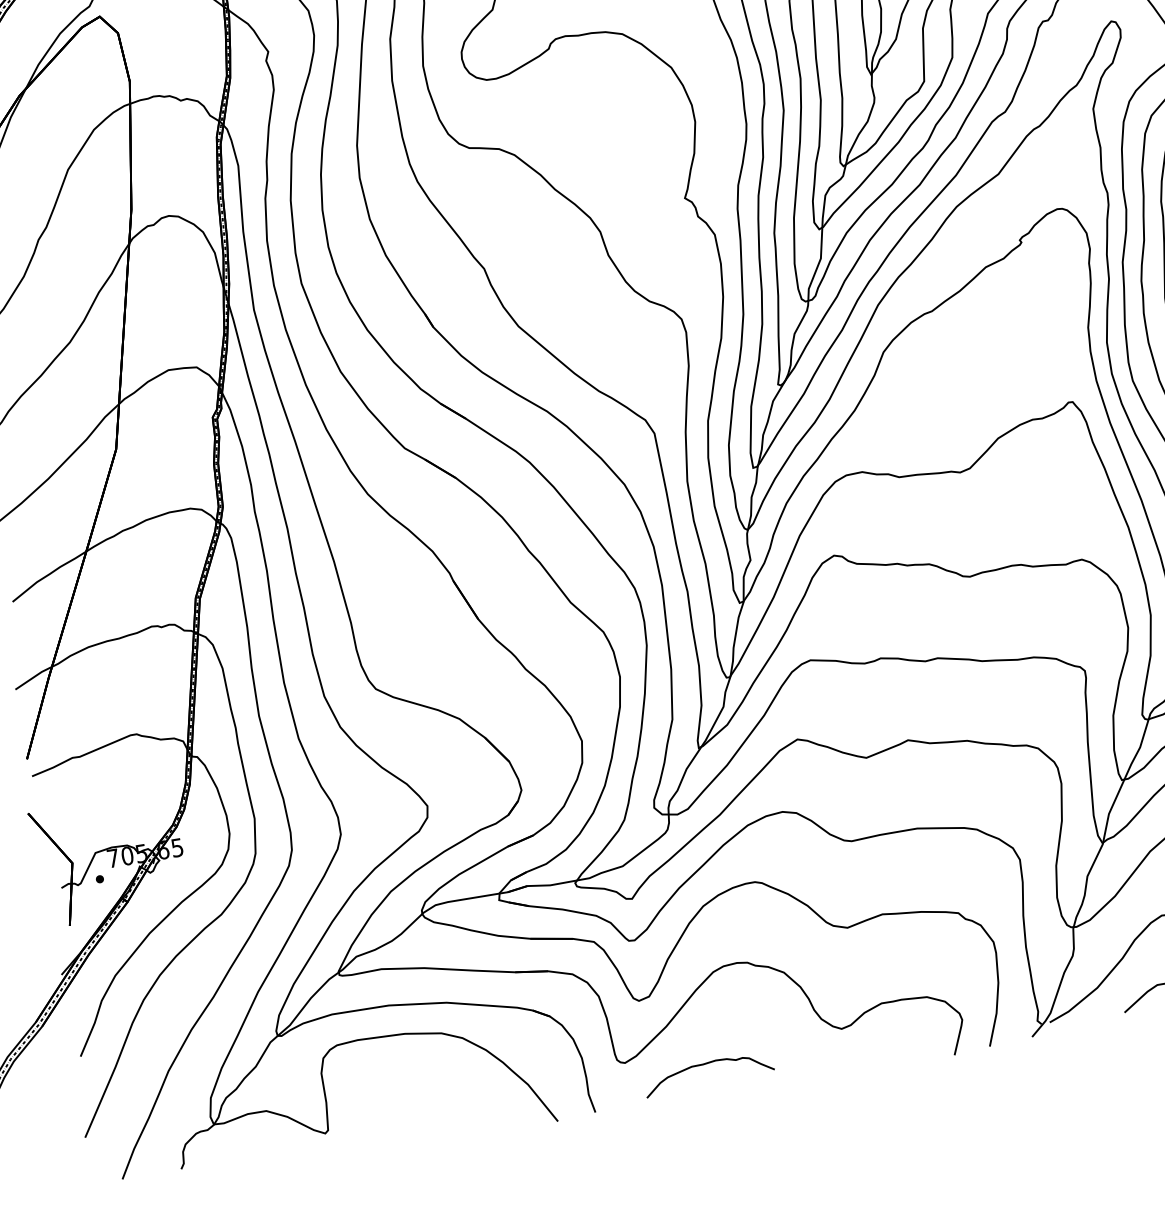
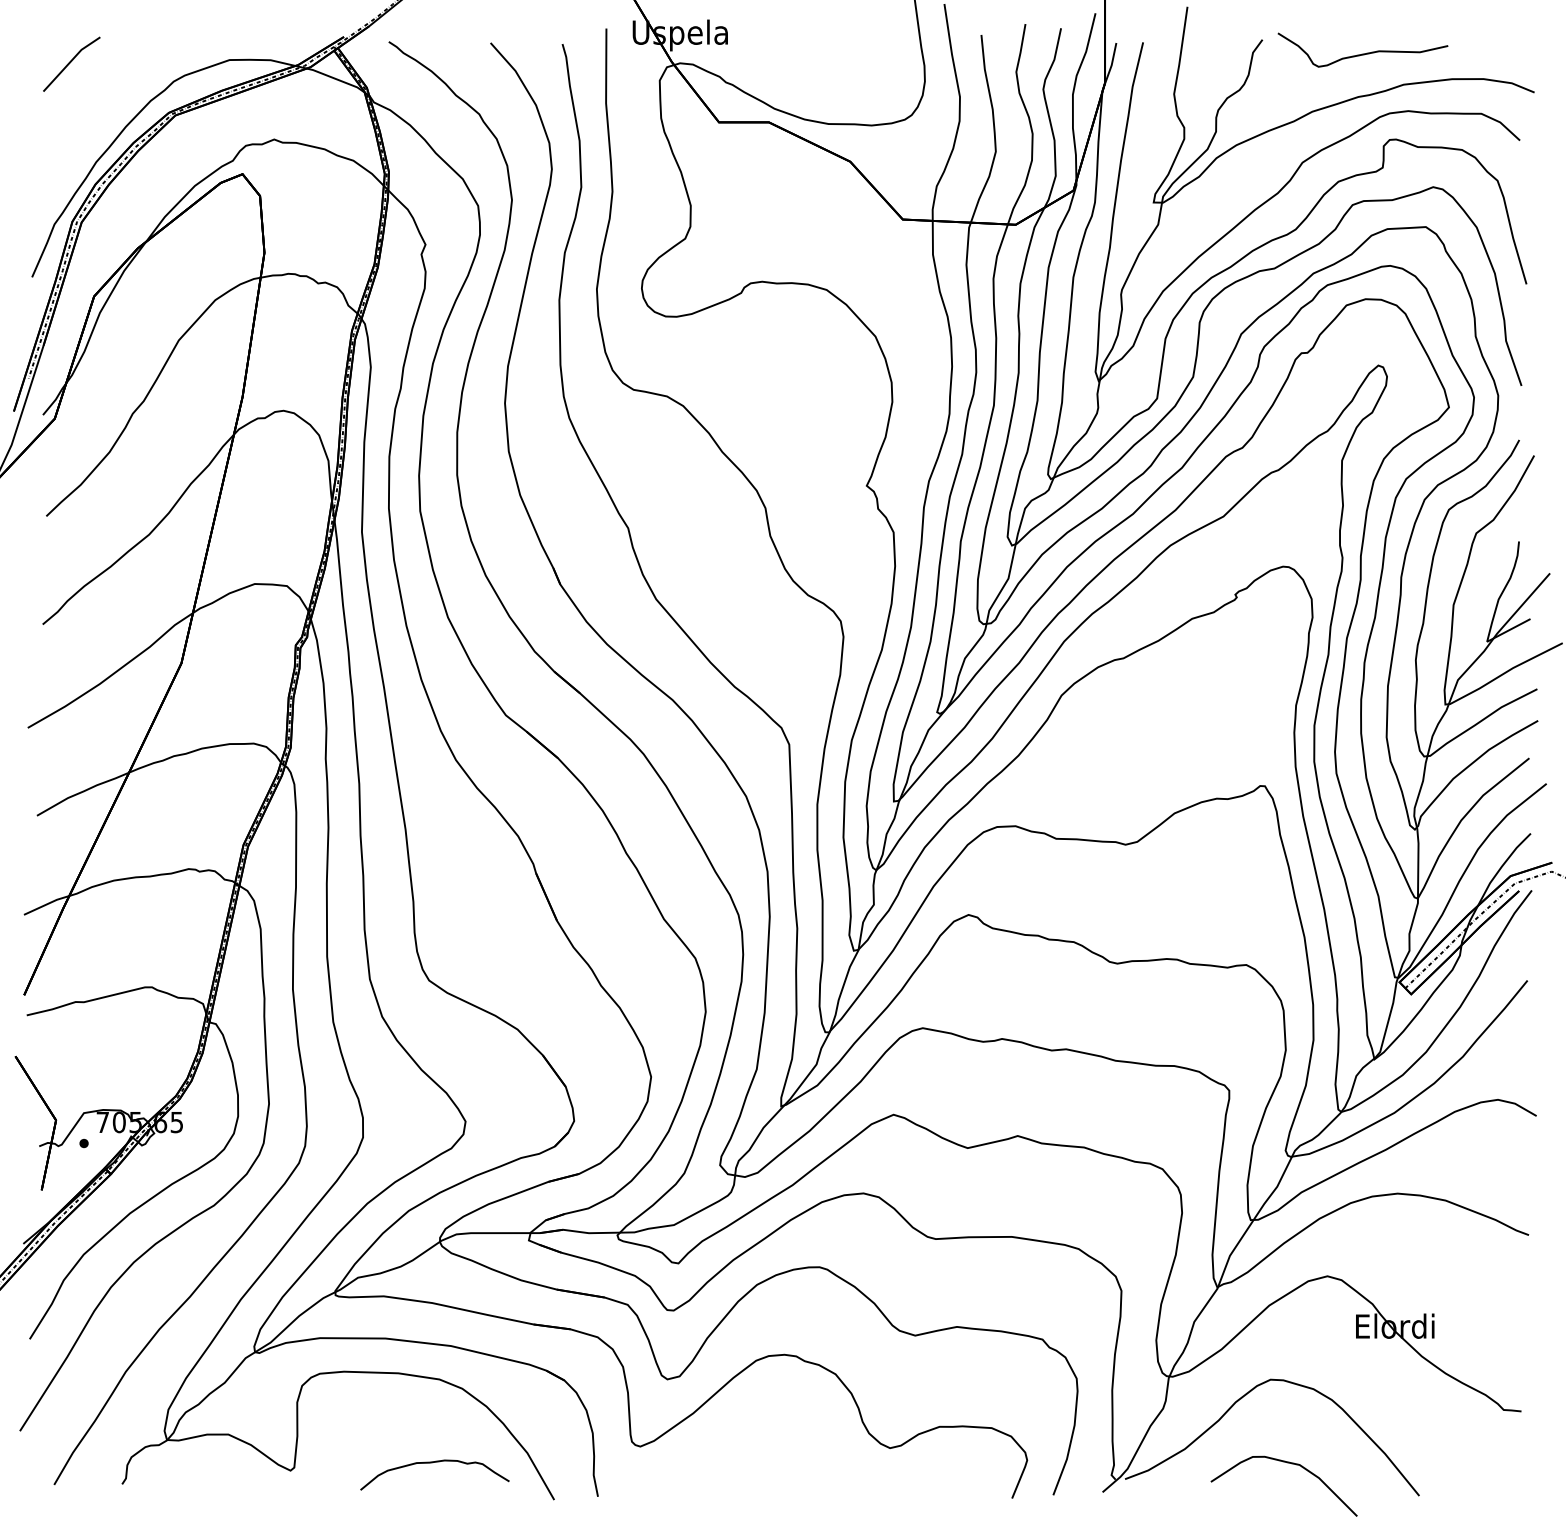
curve: (705, 1064) -> (432, 1463), moved

